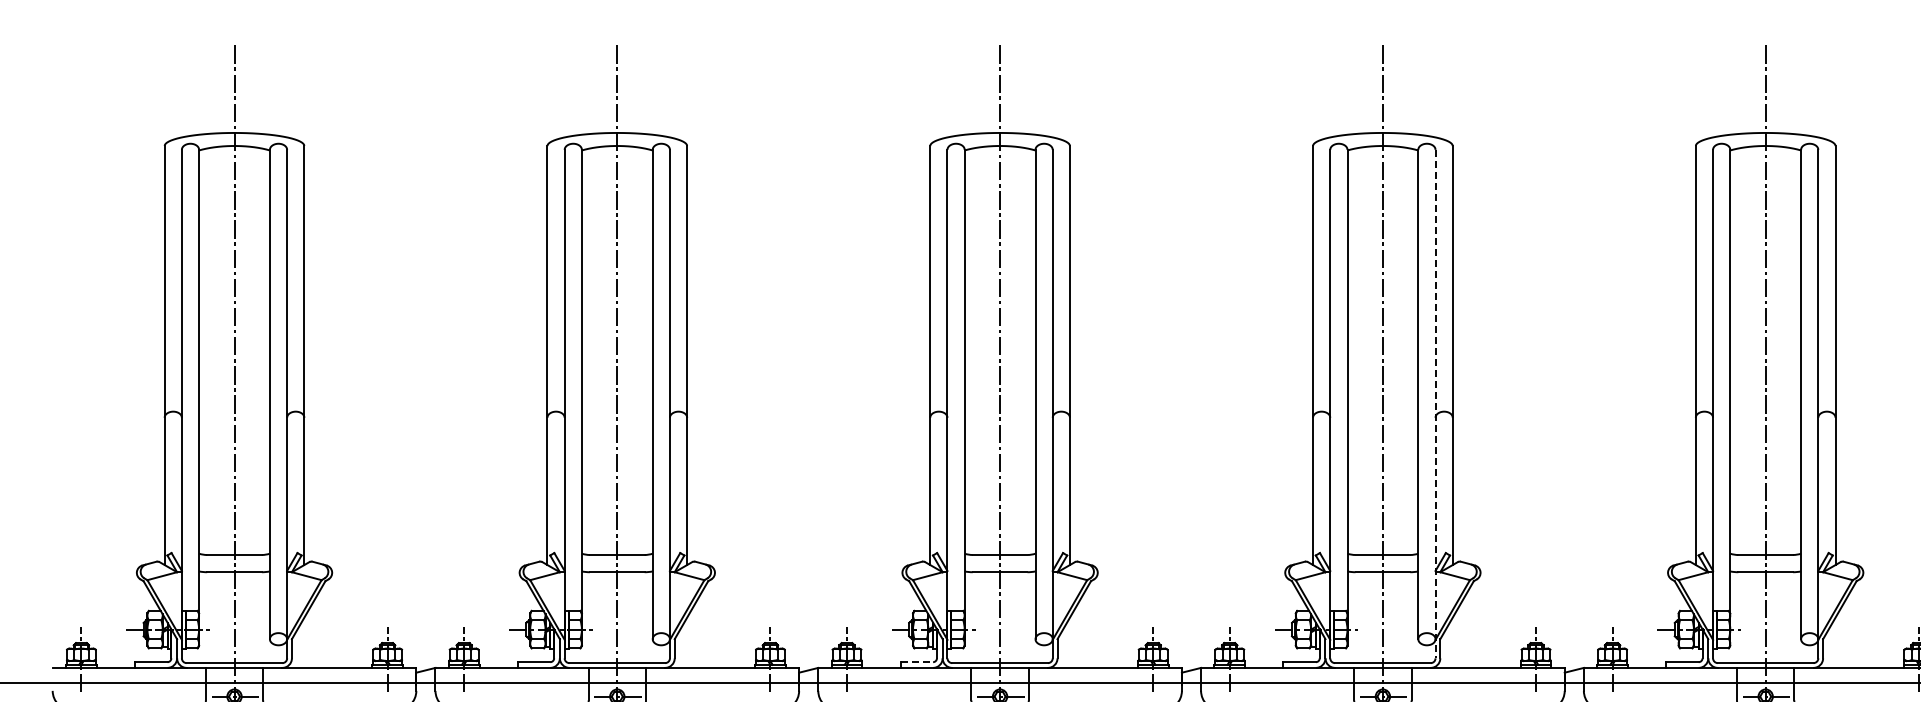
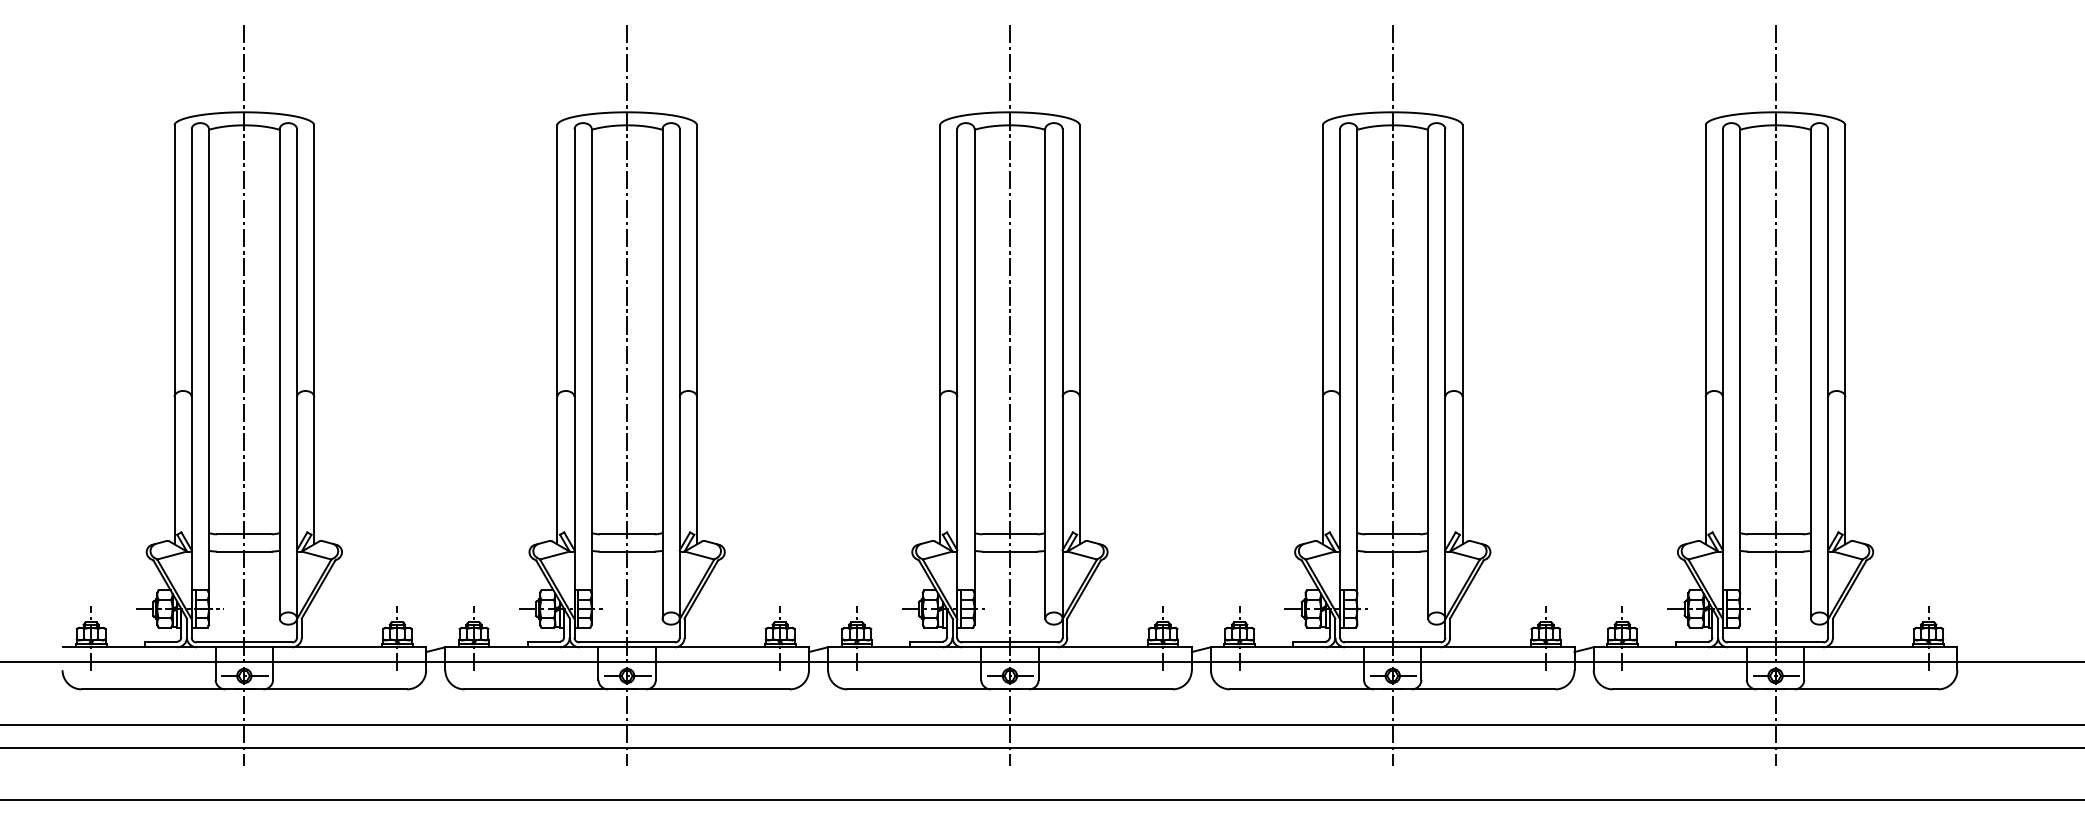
line: (1435, 404) -> (1445, 383), dashed -> solid
line: (917, 662) -> (927, 641), dashed -> solid

